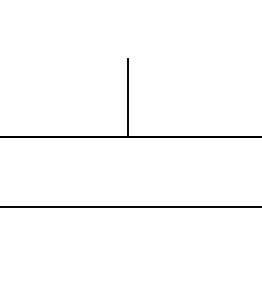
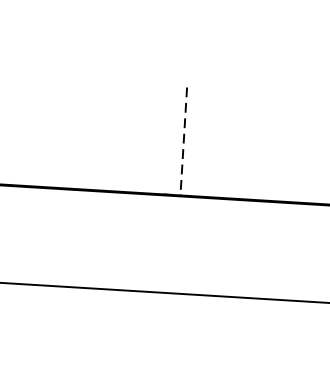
line: (127, 98) -> (183, 142), solid -> dashed

